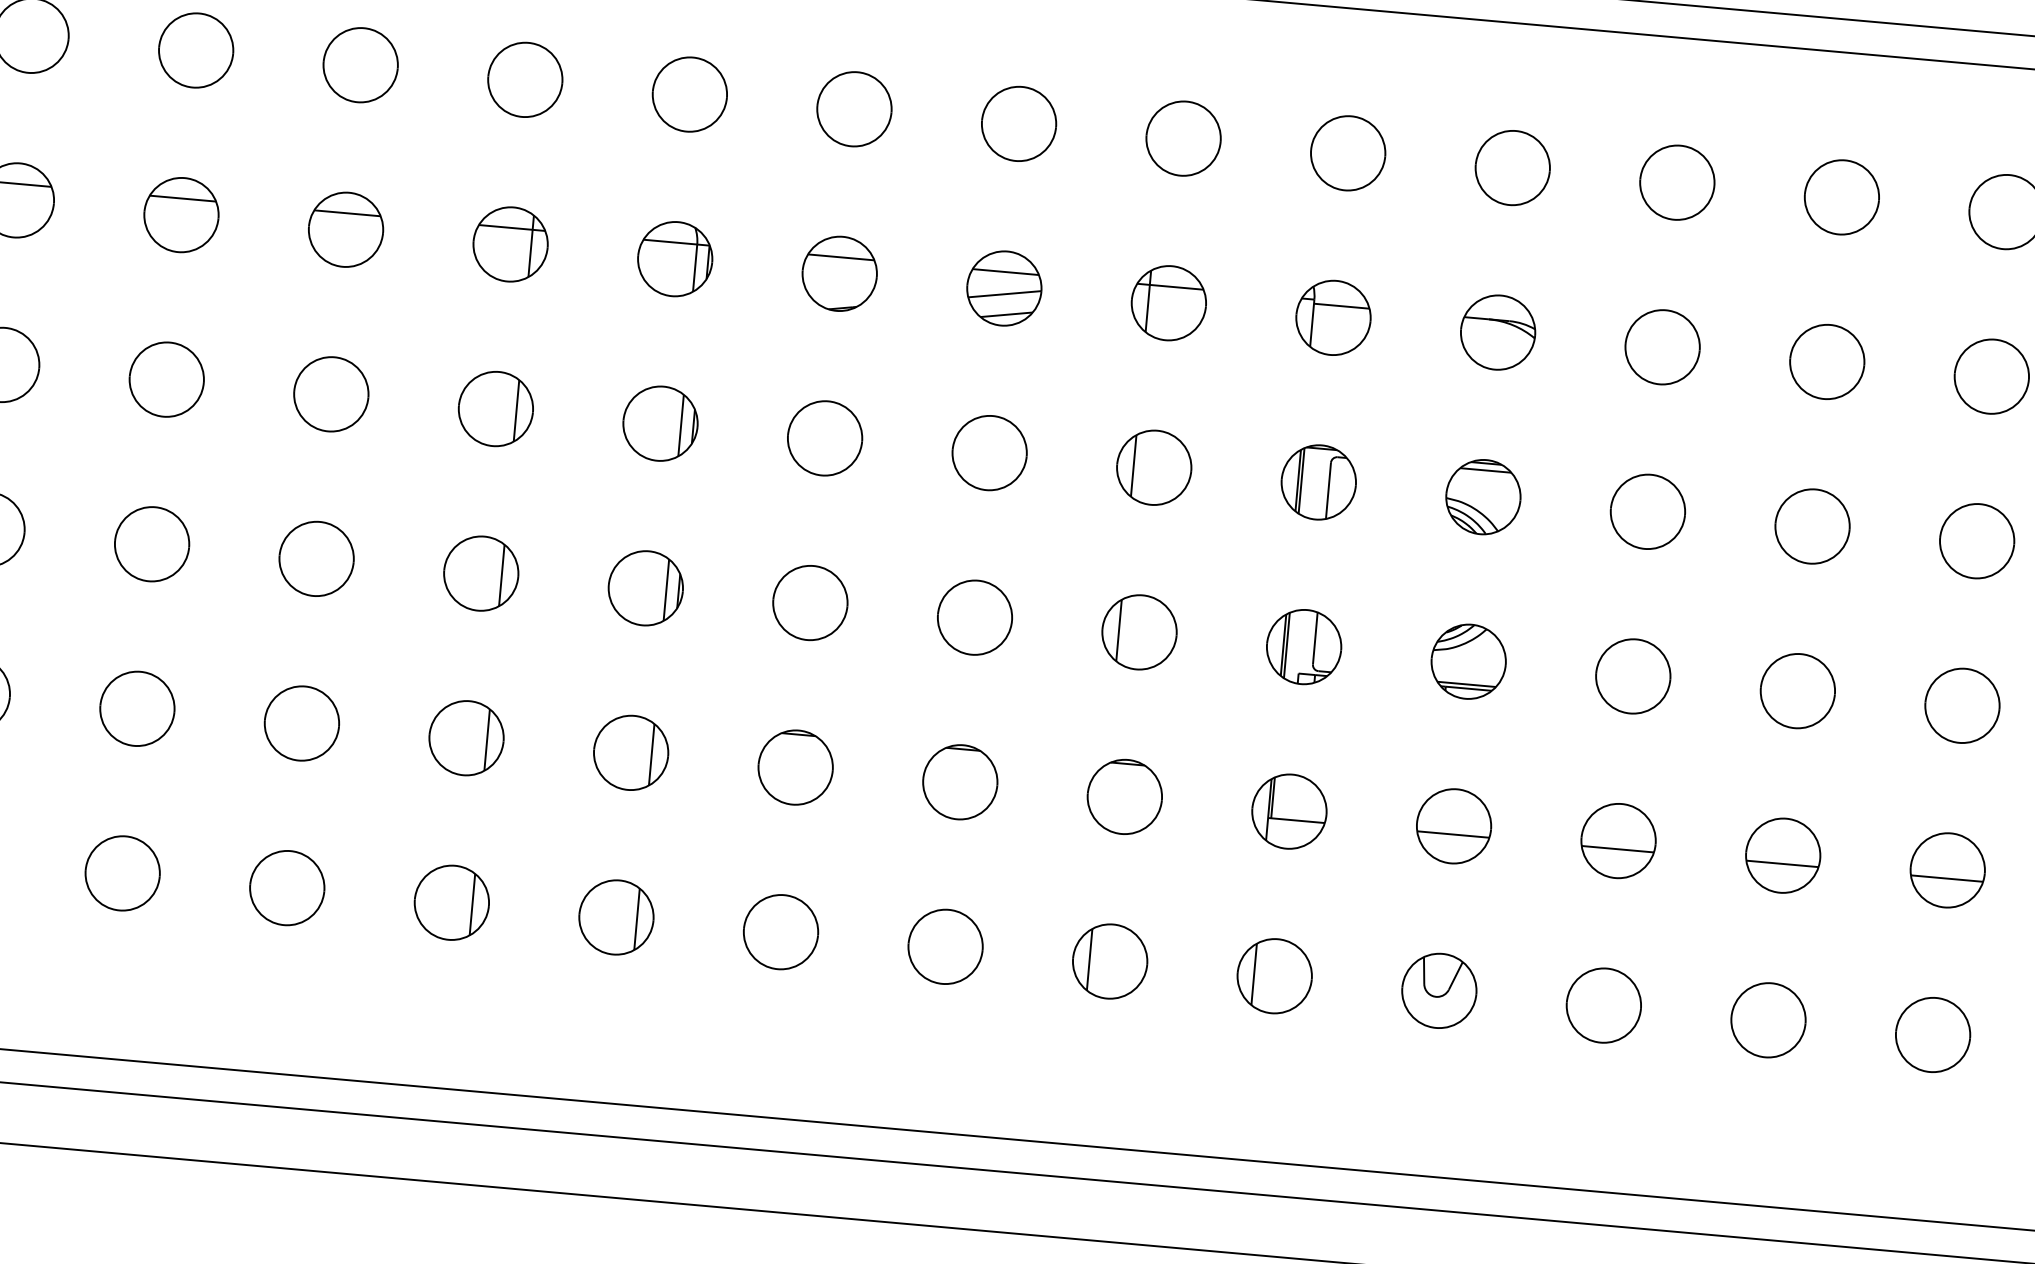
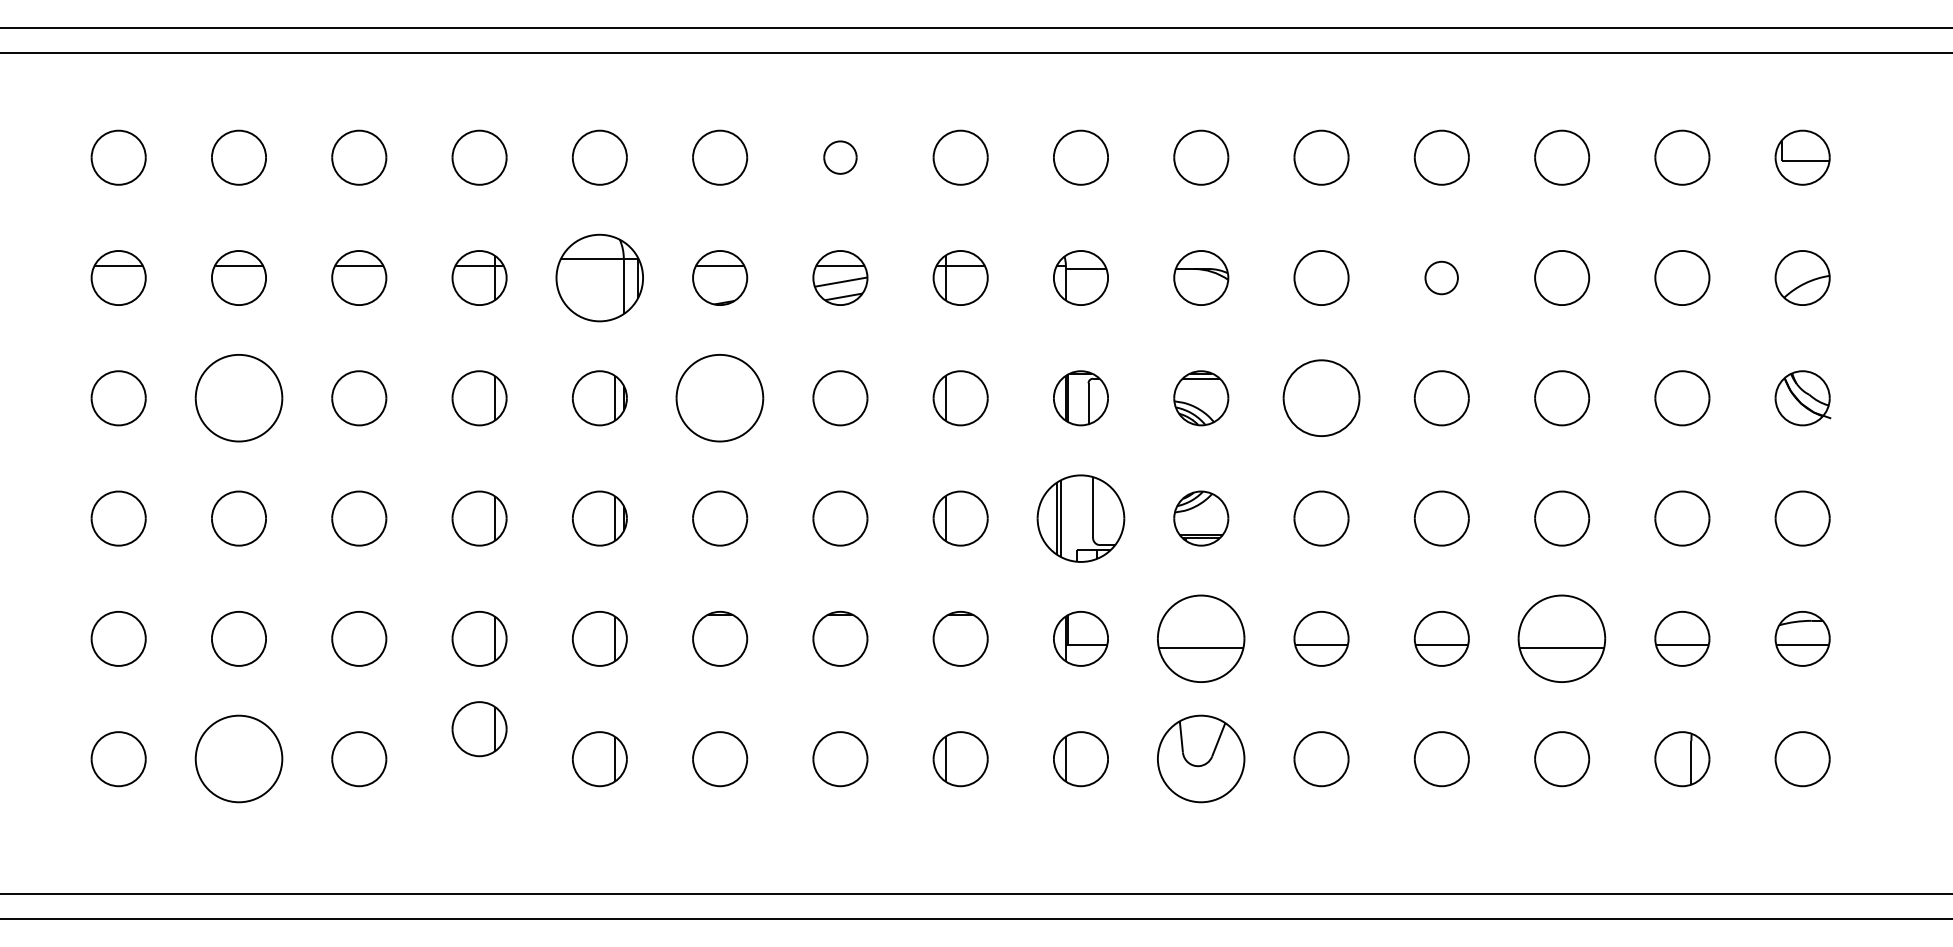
part: (1019, 123) -> (840, 157), size x0.6
part: (674, 258) -> (599, 277), size x1.6
part: (1826, 361) -> (1441, 277), size x0.6
part: (166, 379) -> (238, 398), size x1.6
part: (825, 438) -> (720, 398), size x1.6
part: (1647, 512) -> (1321, 398), size x1.4
part: (1303, 646) -> (1080, 518), size x1.6
part: (1454, 825) -> (1201, 638), size x1.6
part: (1948, 869) -> (1562, 638), size x1.6
part: (121, 873) -> (238, 759), size x1.6
part: (451, 903) -> (479, 729), moved
part: (1439, 991) -> (1201, 759), size x1.6

